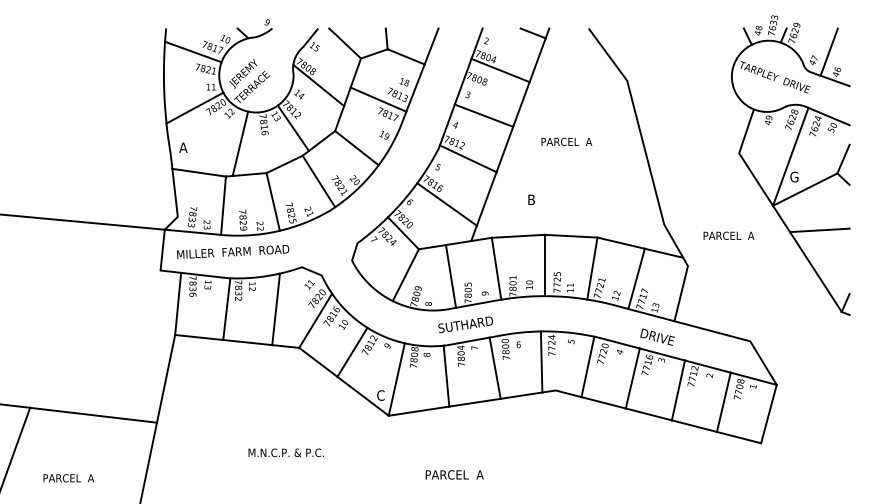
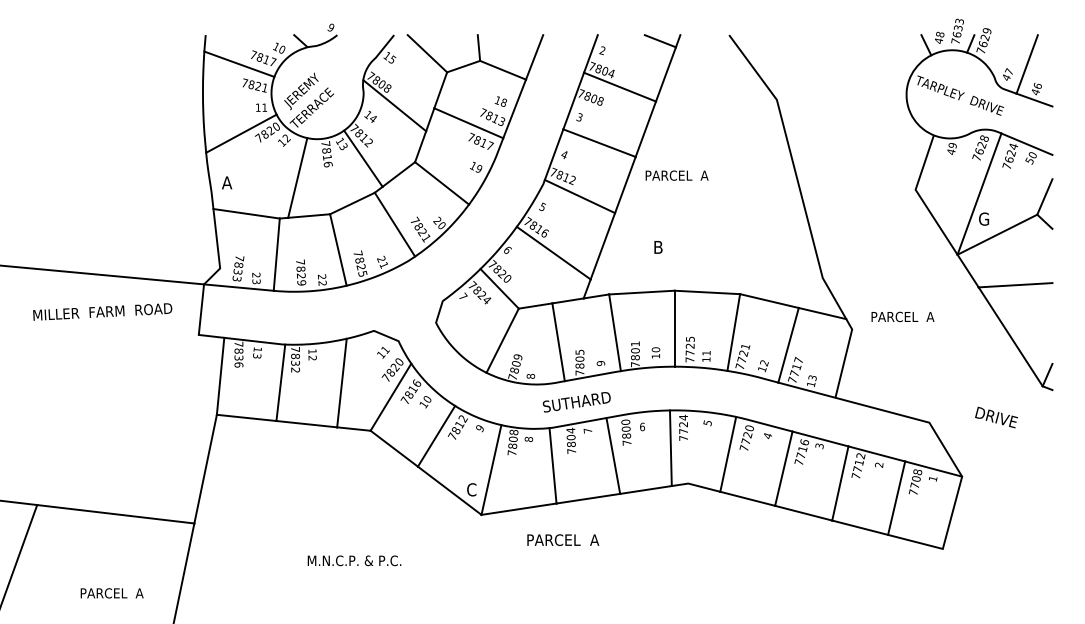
text: (566, 141) -> (676, 175), moved
text: (728, 235) -> (902, 316), moved
text: (232, 251) -> (102, 311), moved
text: (657, 337) -> (996, 417), moved
text: (454, 474) -> (563, 539), moved
text: (68, 478) -> (111, 593), moved

